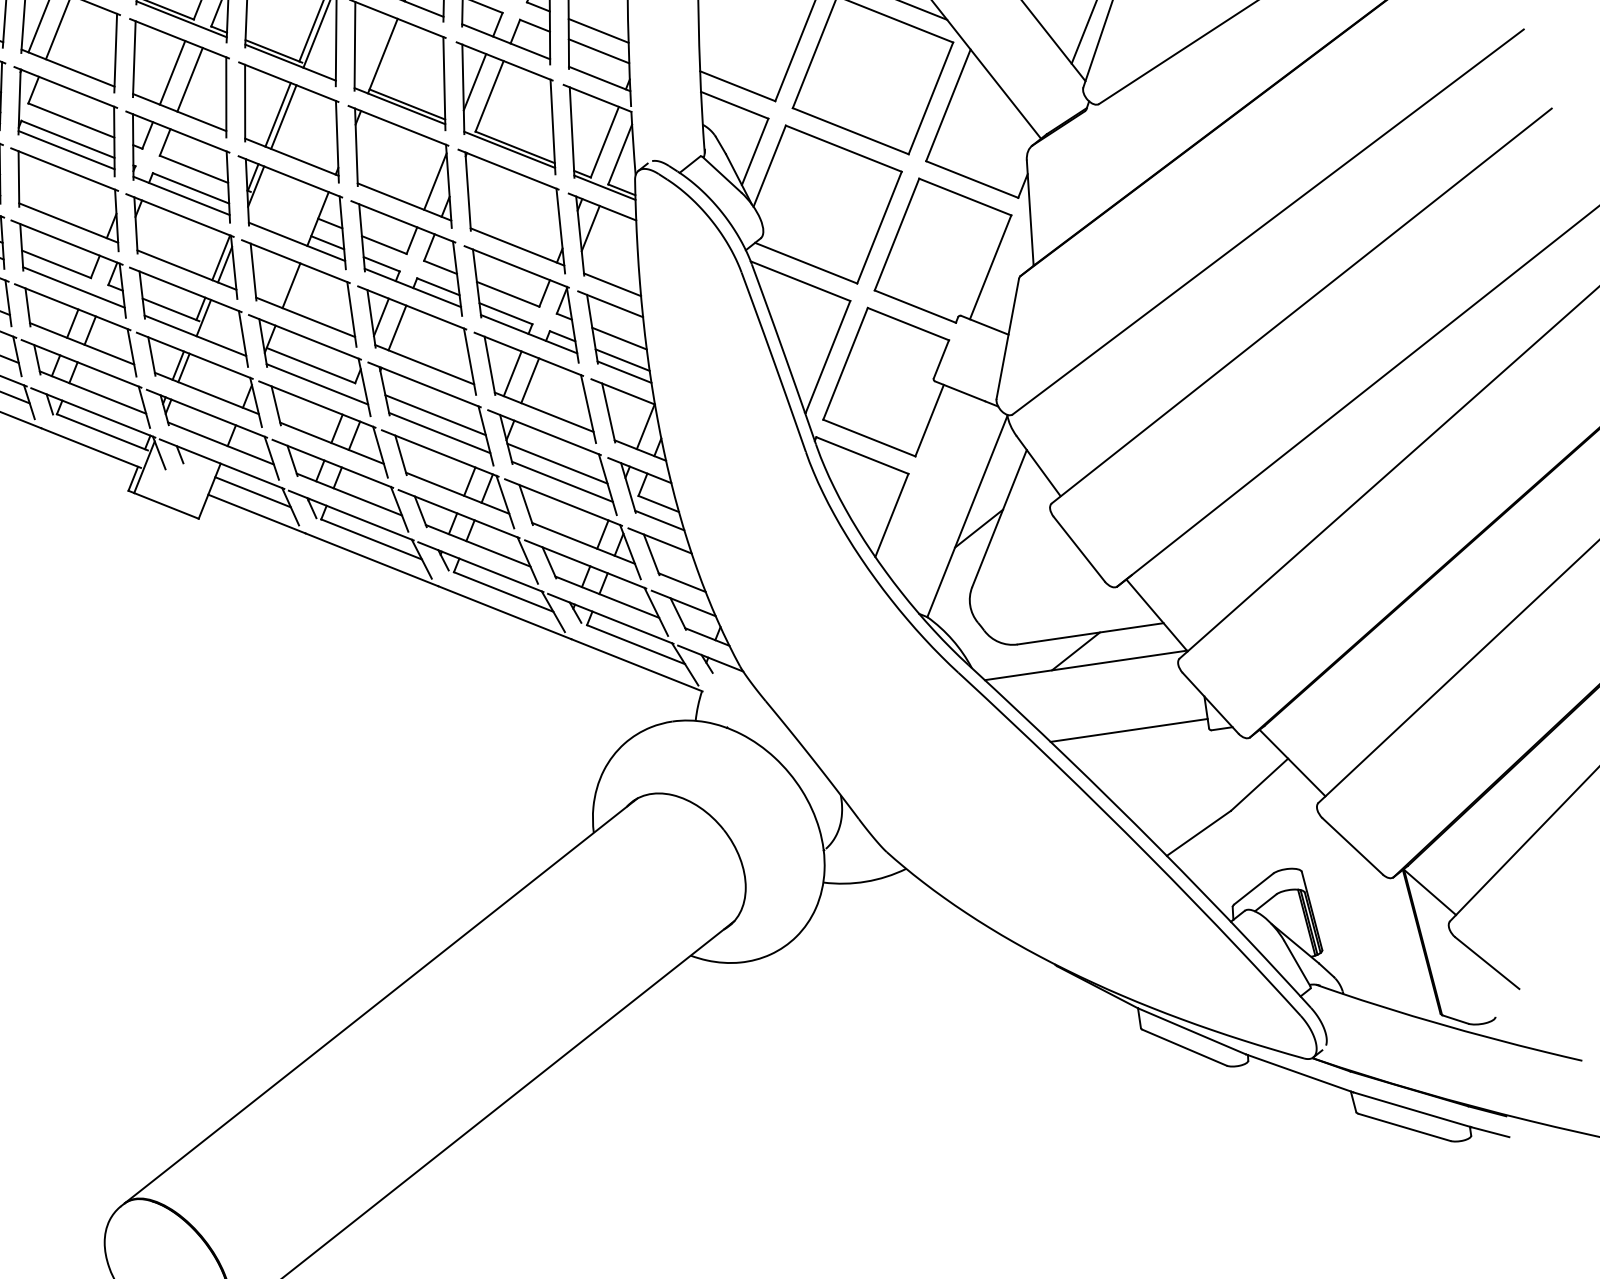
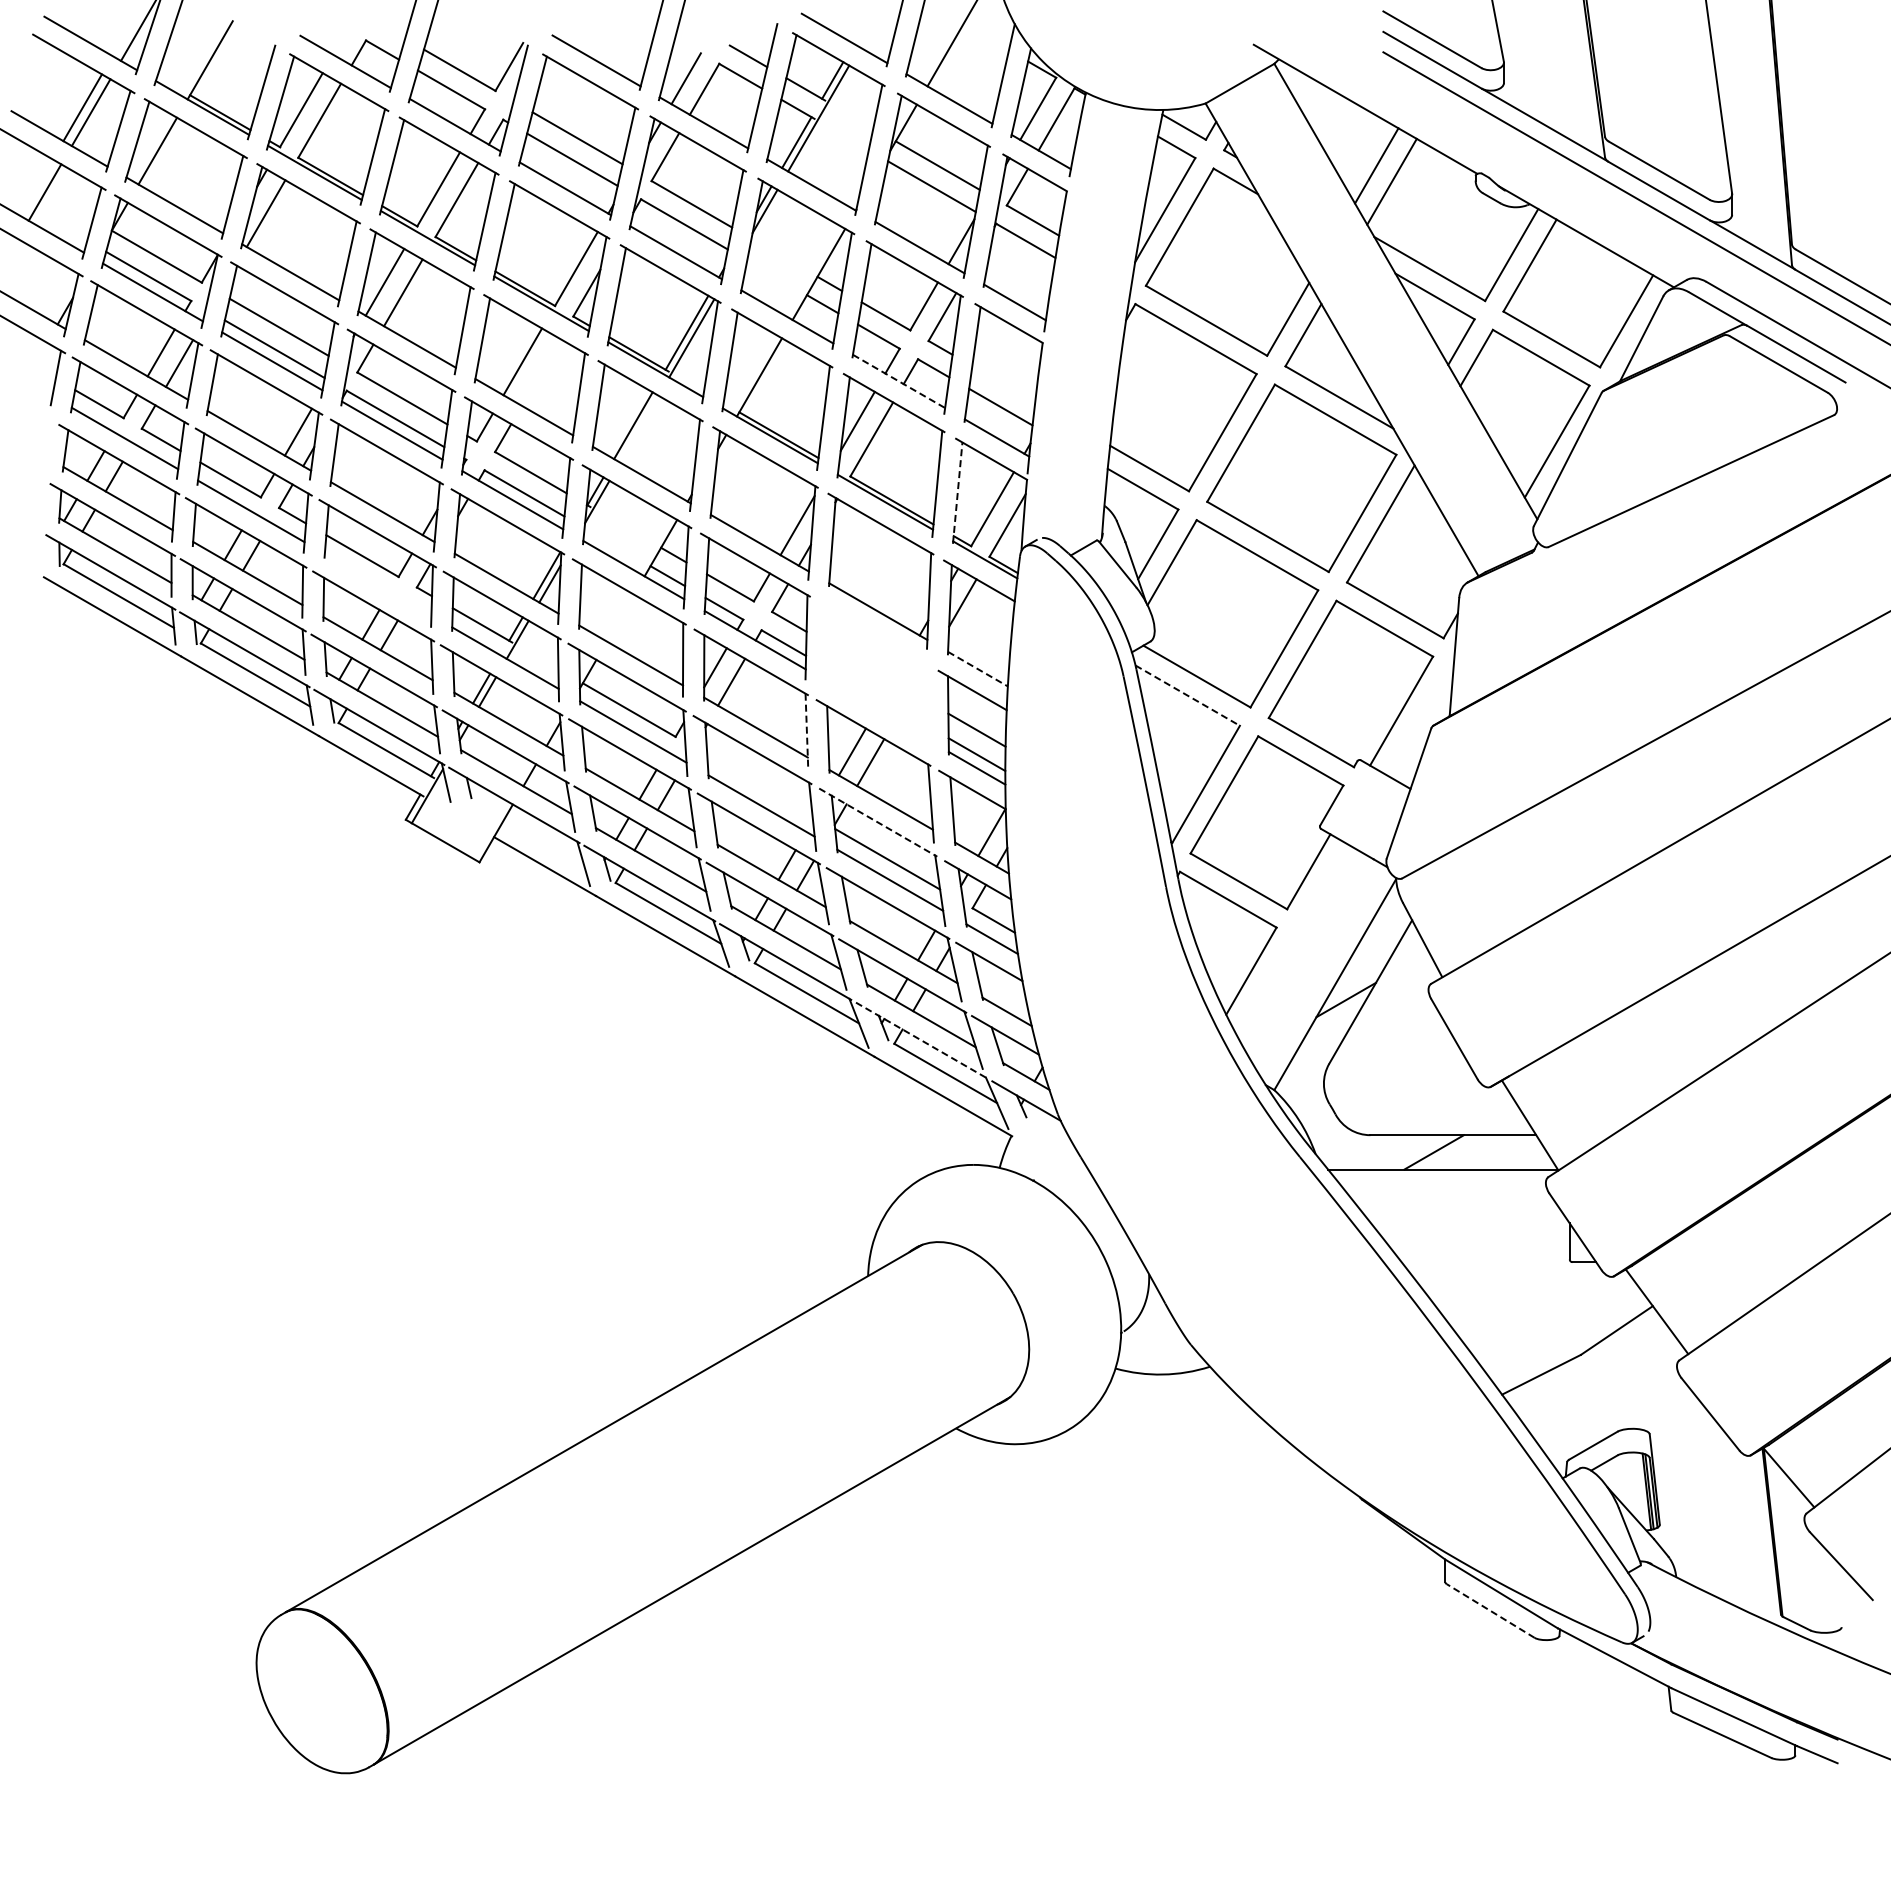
line: (598, 31) -> (1003, 384), removed
line: (506, 41) -> (899, 381), solid -> dashed
line: (189, 79) -> (540, 372), removed
line: (283, 116) -> (639, 428), removed
line: (571, 132) -> (957, 493), solid -> dashed
line: (801, 280) -> (1188, 695), solid -> dashed
line: (291, 285) -> (620, 617), removed
line: (612, 285) -> (977, 669), solid -> dashed
line: (73, 287) -> (377, 584), removed
part: (521, 304) -> (873, 676), removed
line: (469, 361) -> (806, 731), solid -> dashed
line: (435, 415) -> (759, 785), removed
line: (544, 432) -> (878, 822), solid -> dashed
line: (252, 492) -> (543, 841), removed
line: (610, 618) -> (921, 1040), solid -> dashed
line: (1129, 730) -> (1480, 1248), removed
line: (1184, 1047) -> (1490, 1610), solid -> dashed

